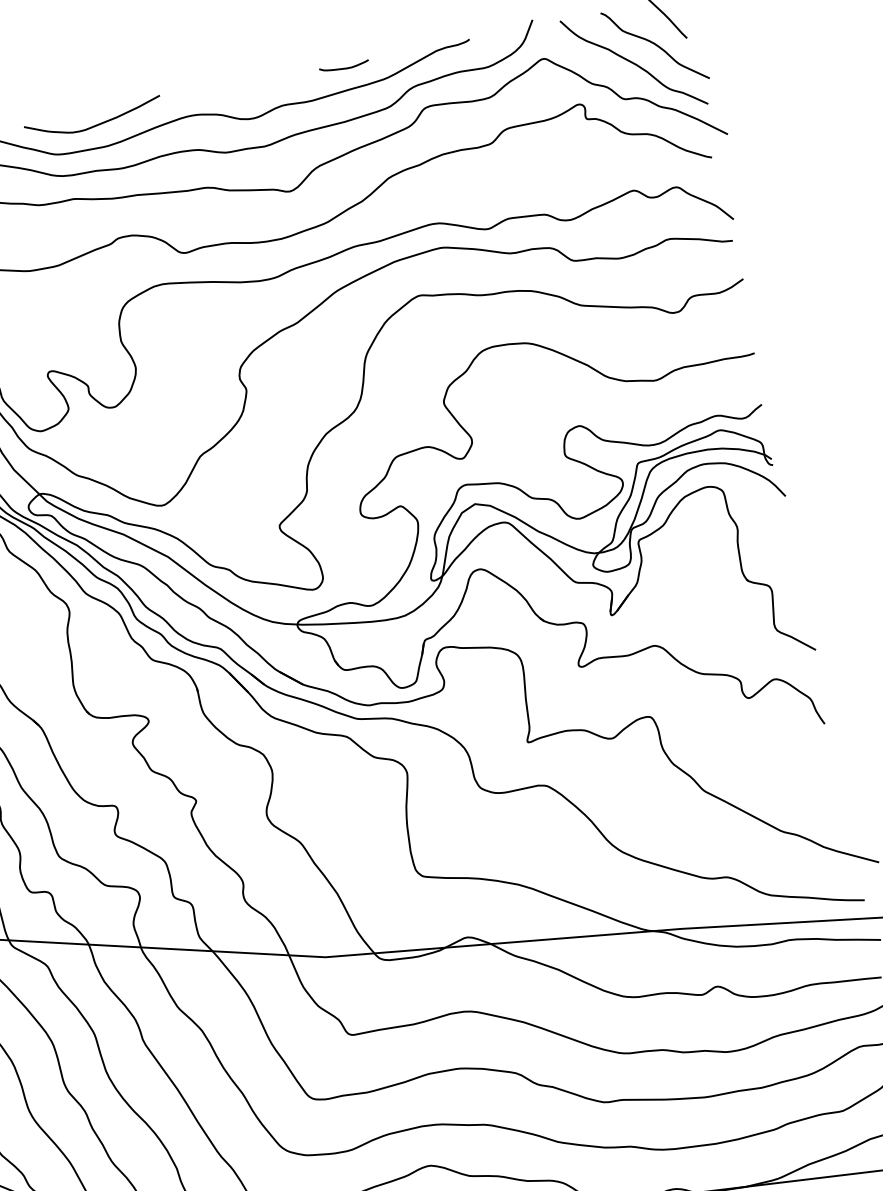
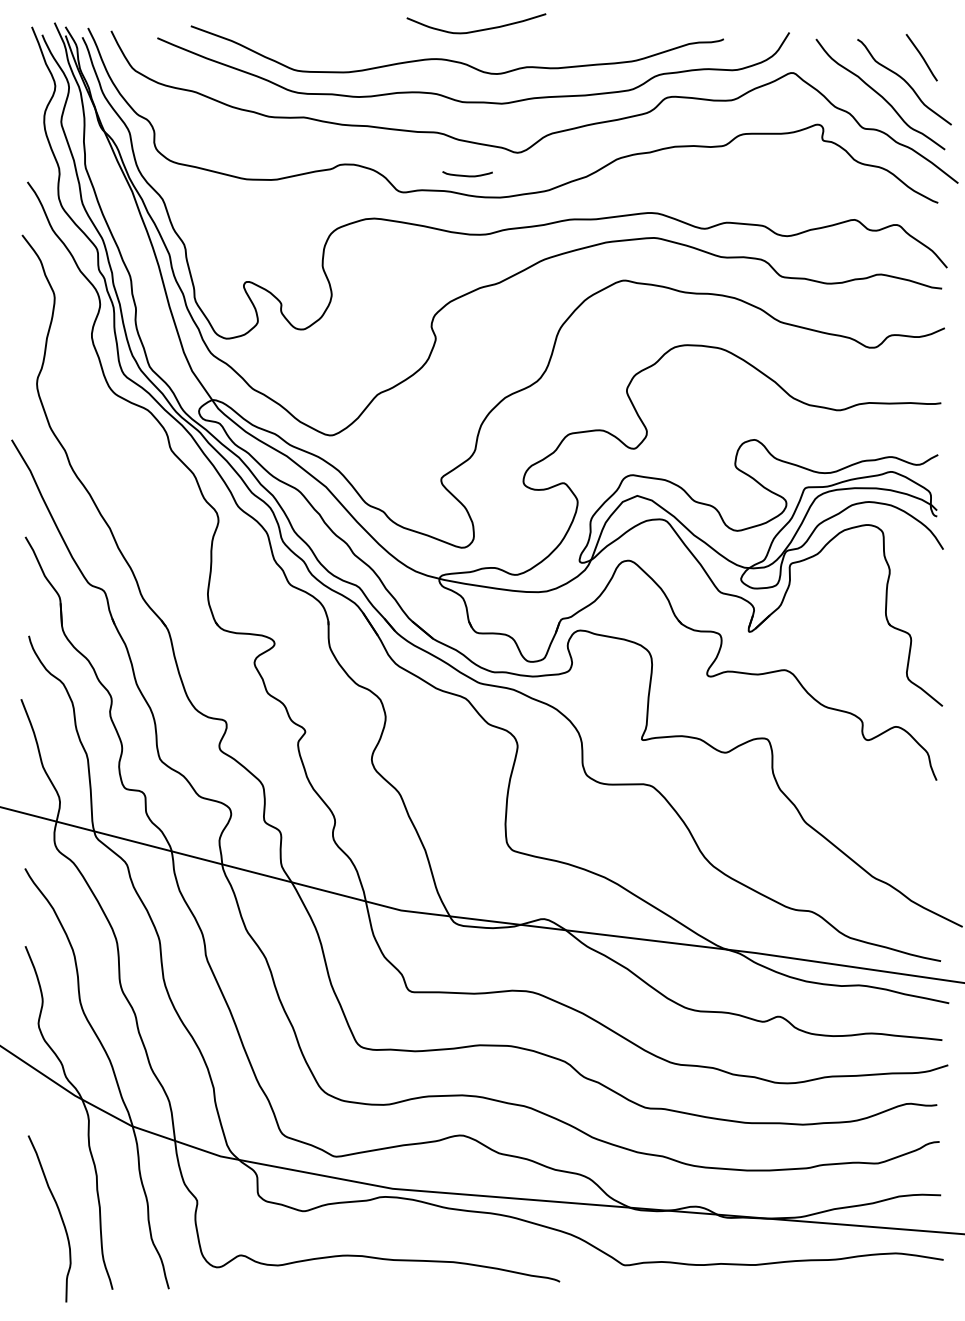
curve: (344, 67) -> (467, 175), moved
curve: (96, 124) -> (478, 29), moved

